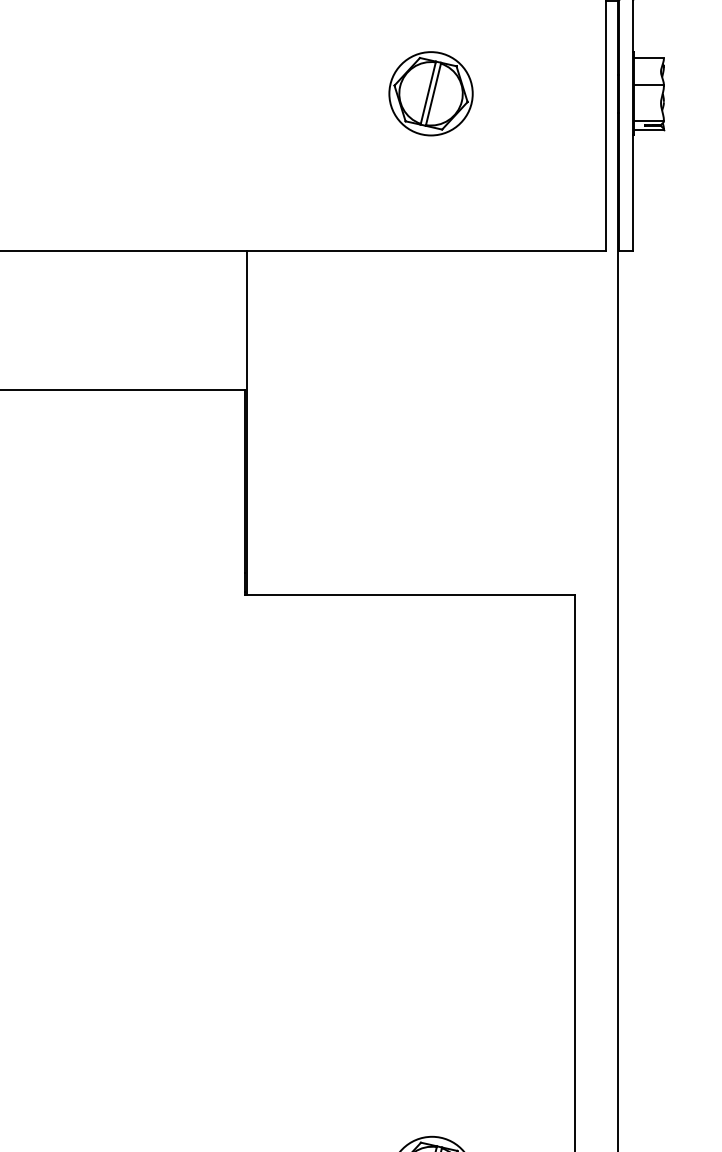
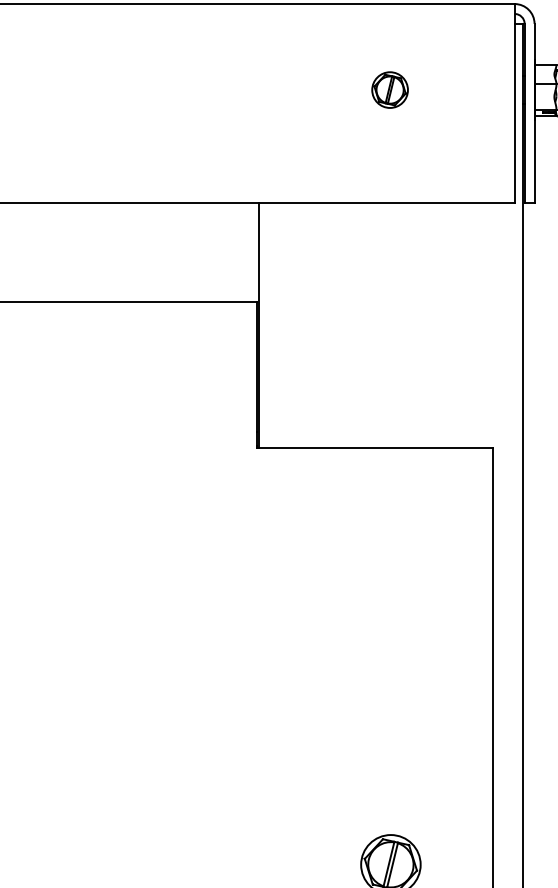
part: (430, 92) -> (389, 89), size x0.6

